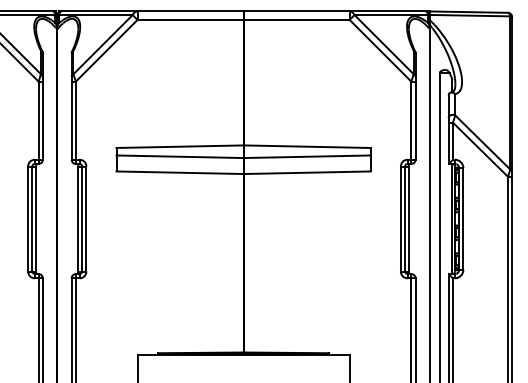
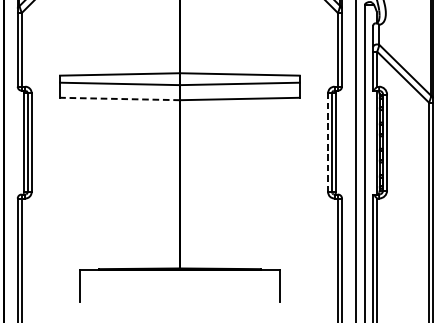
line: (180, 172) -> (120, 98), solid -> dashed
line: (400, 219) -> (327, 143), solid -> dashed

